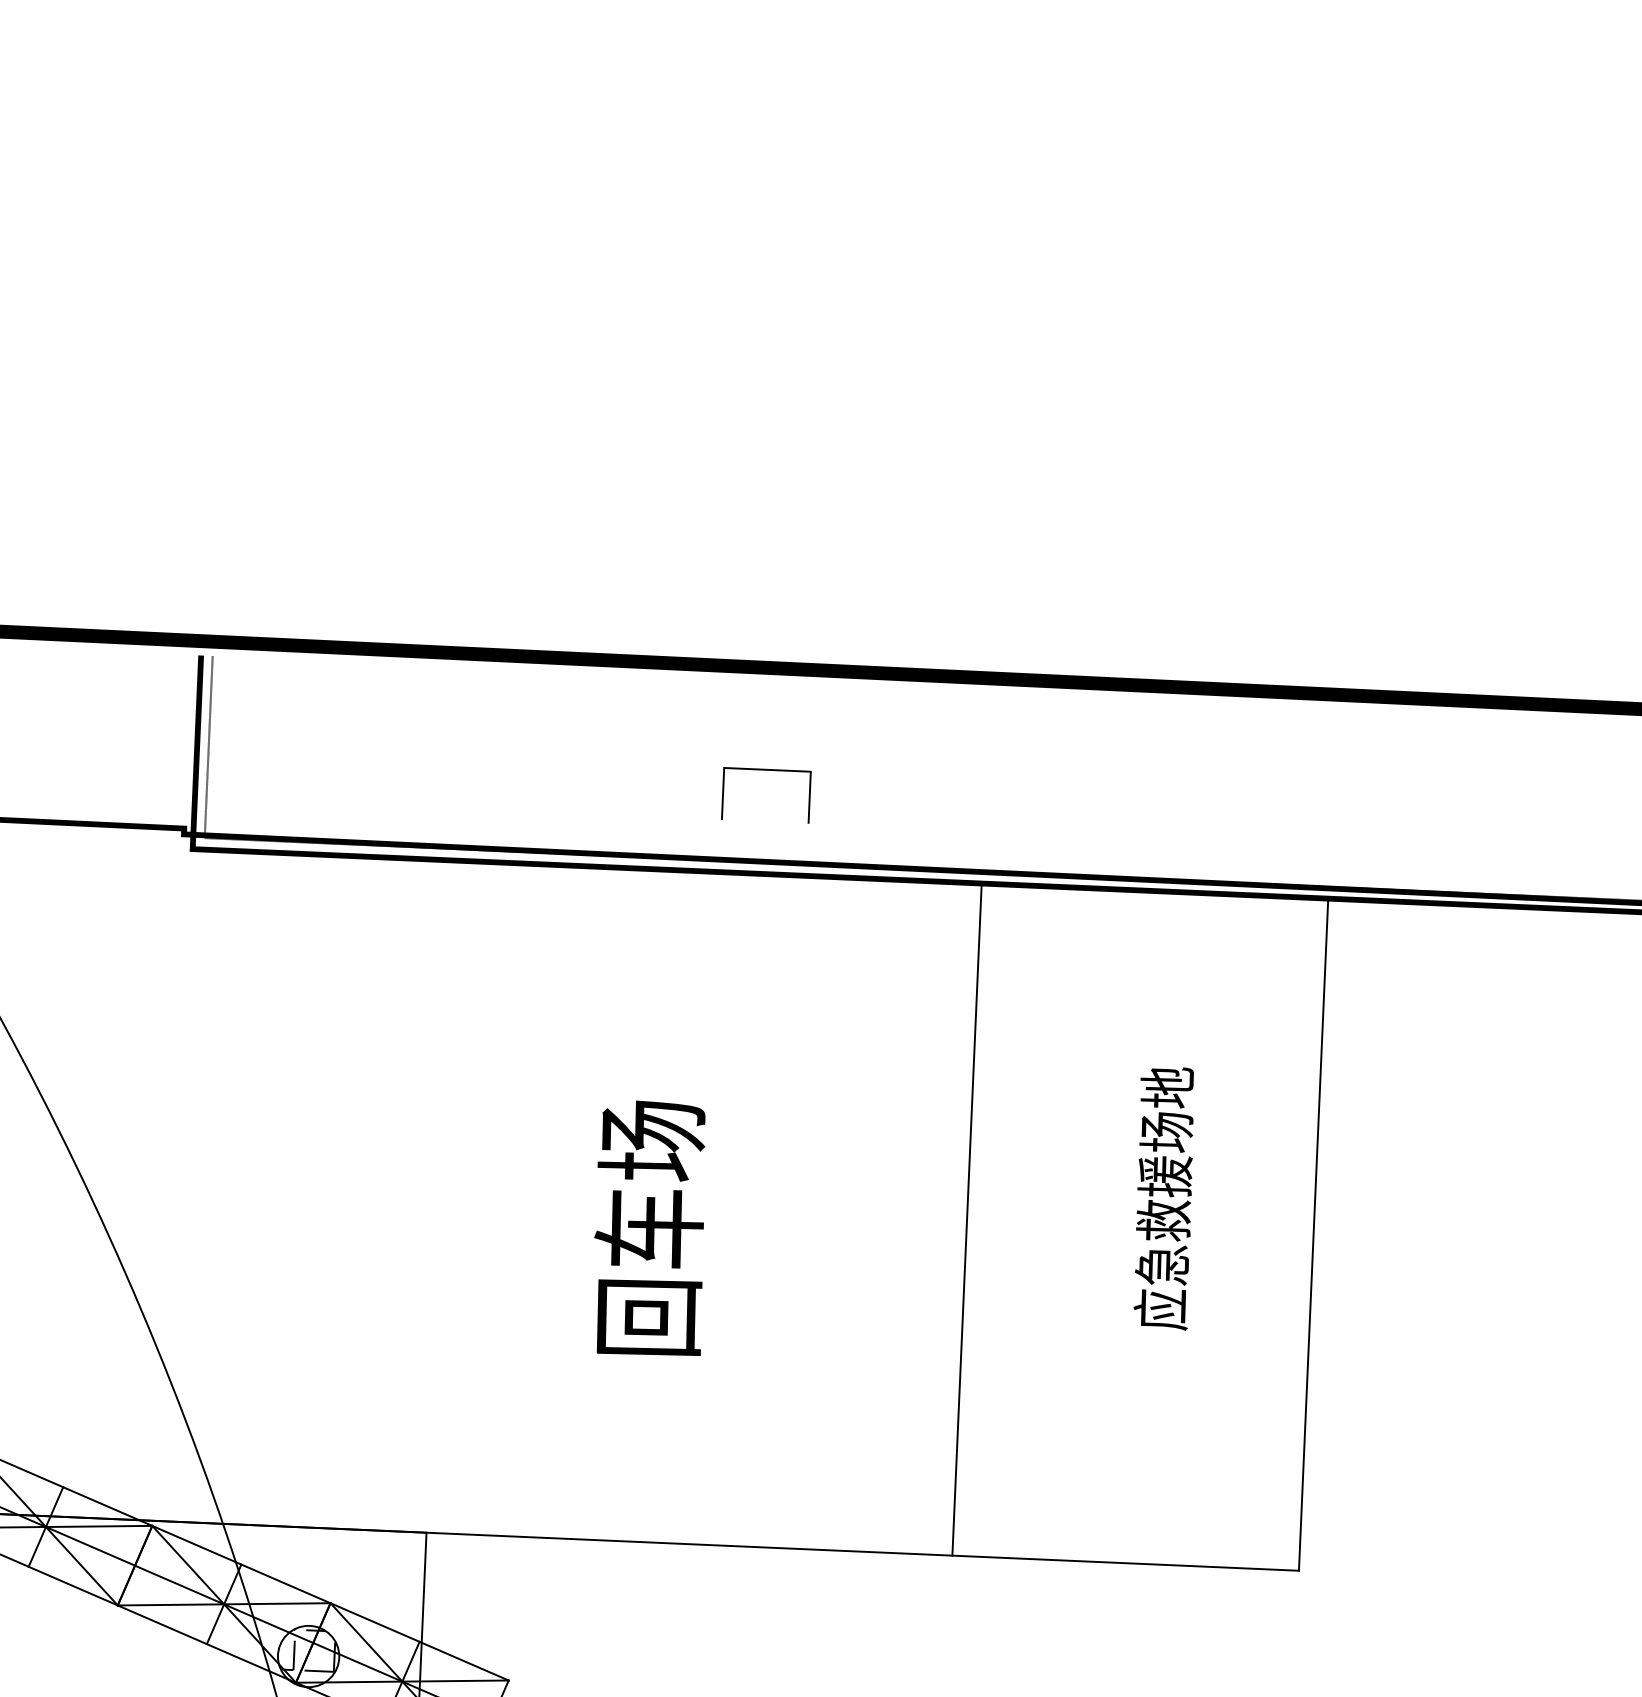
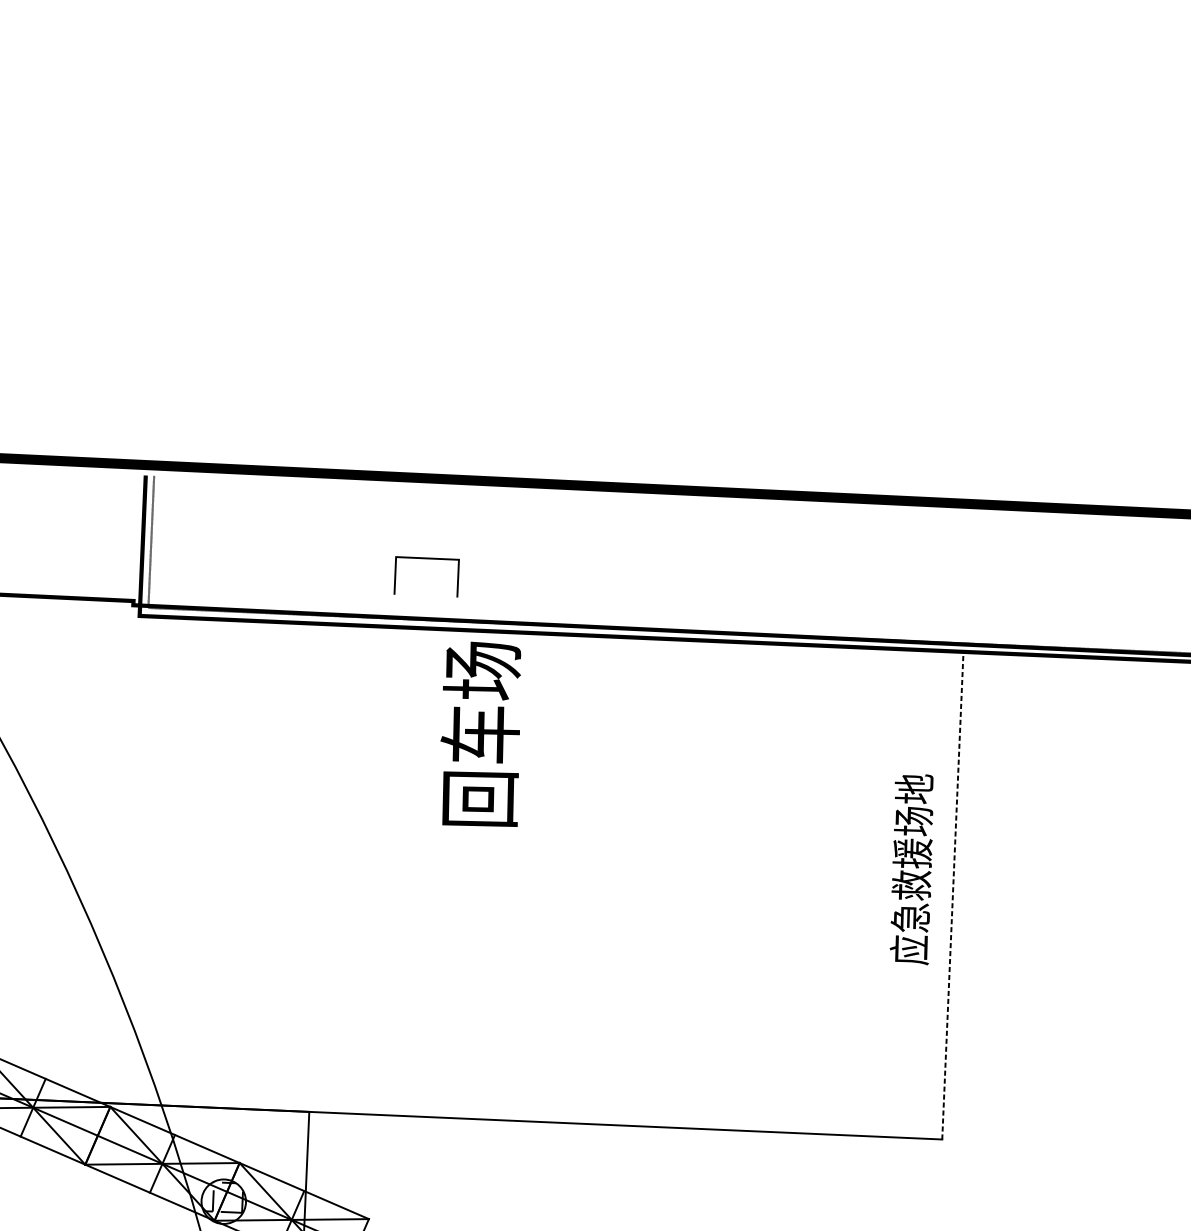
line: (766, 770) -> (426, 558), moved
text: (1163, 1198) -> (911, 869), moved
line: (966, 1219) -> (701, 884), removed
text: (649, 1227) -> (480, 733), moved
line: (1313, 1234) -> (952, 895), solid -> dashed

